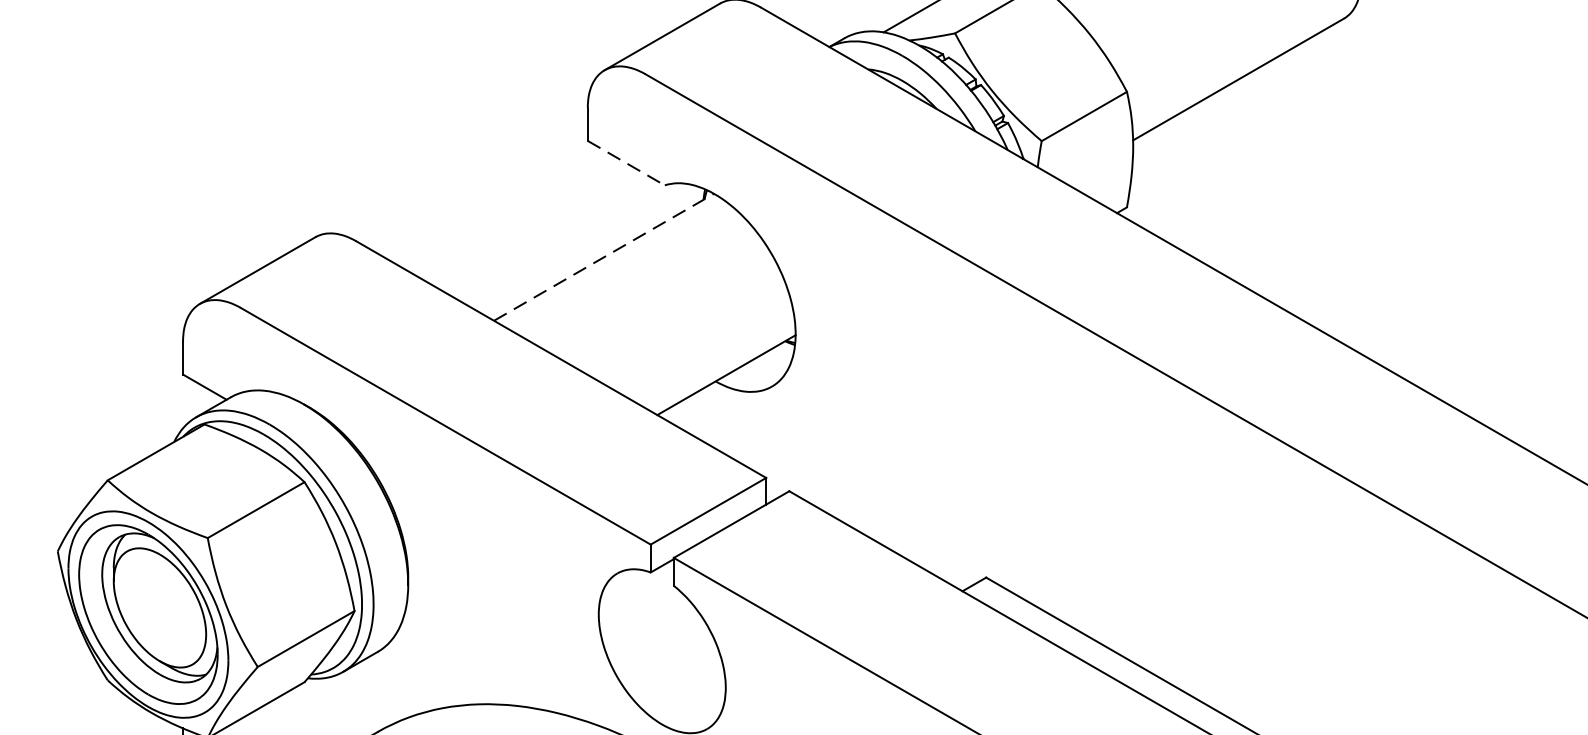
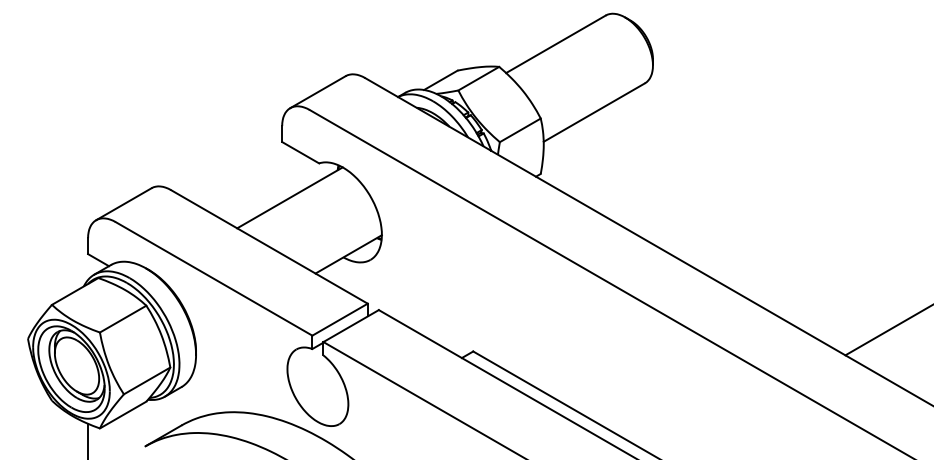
line: (628, 162) -> (301, 152), dashed -> solid
line: (603, 256) -> (289, 197), dashed -> solid

